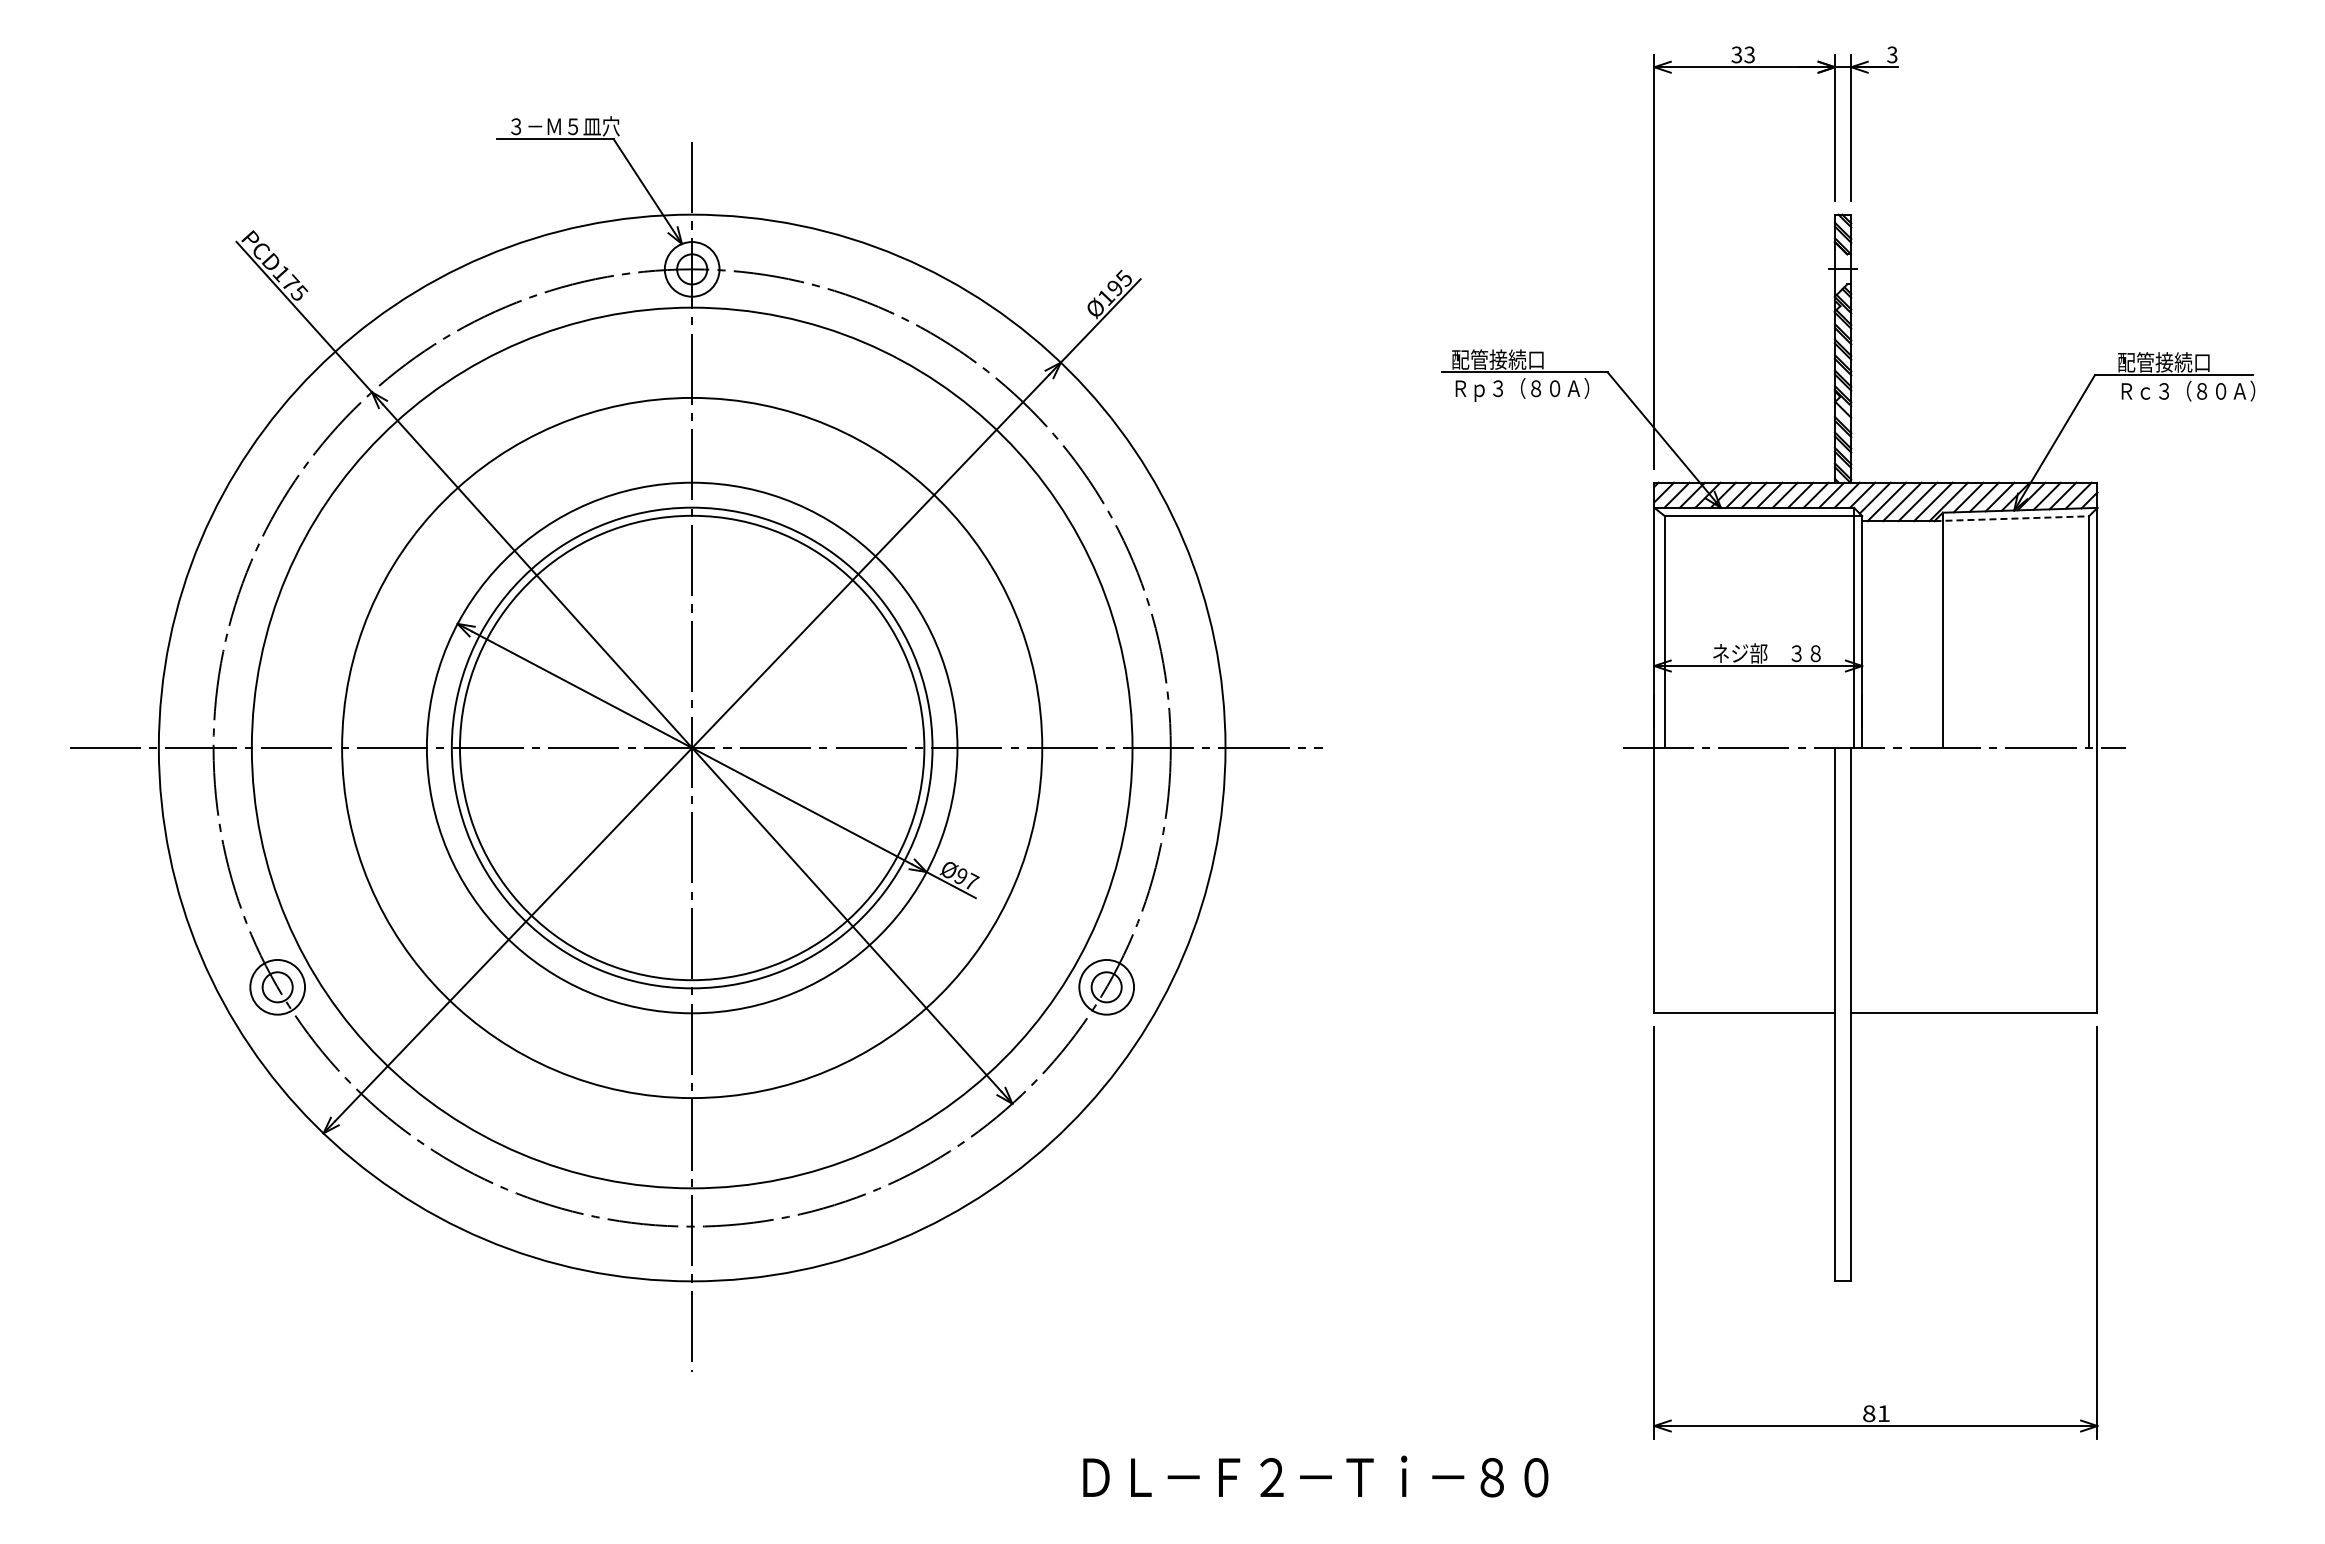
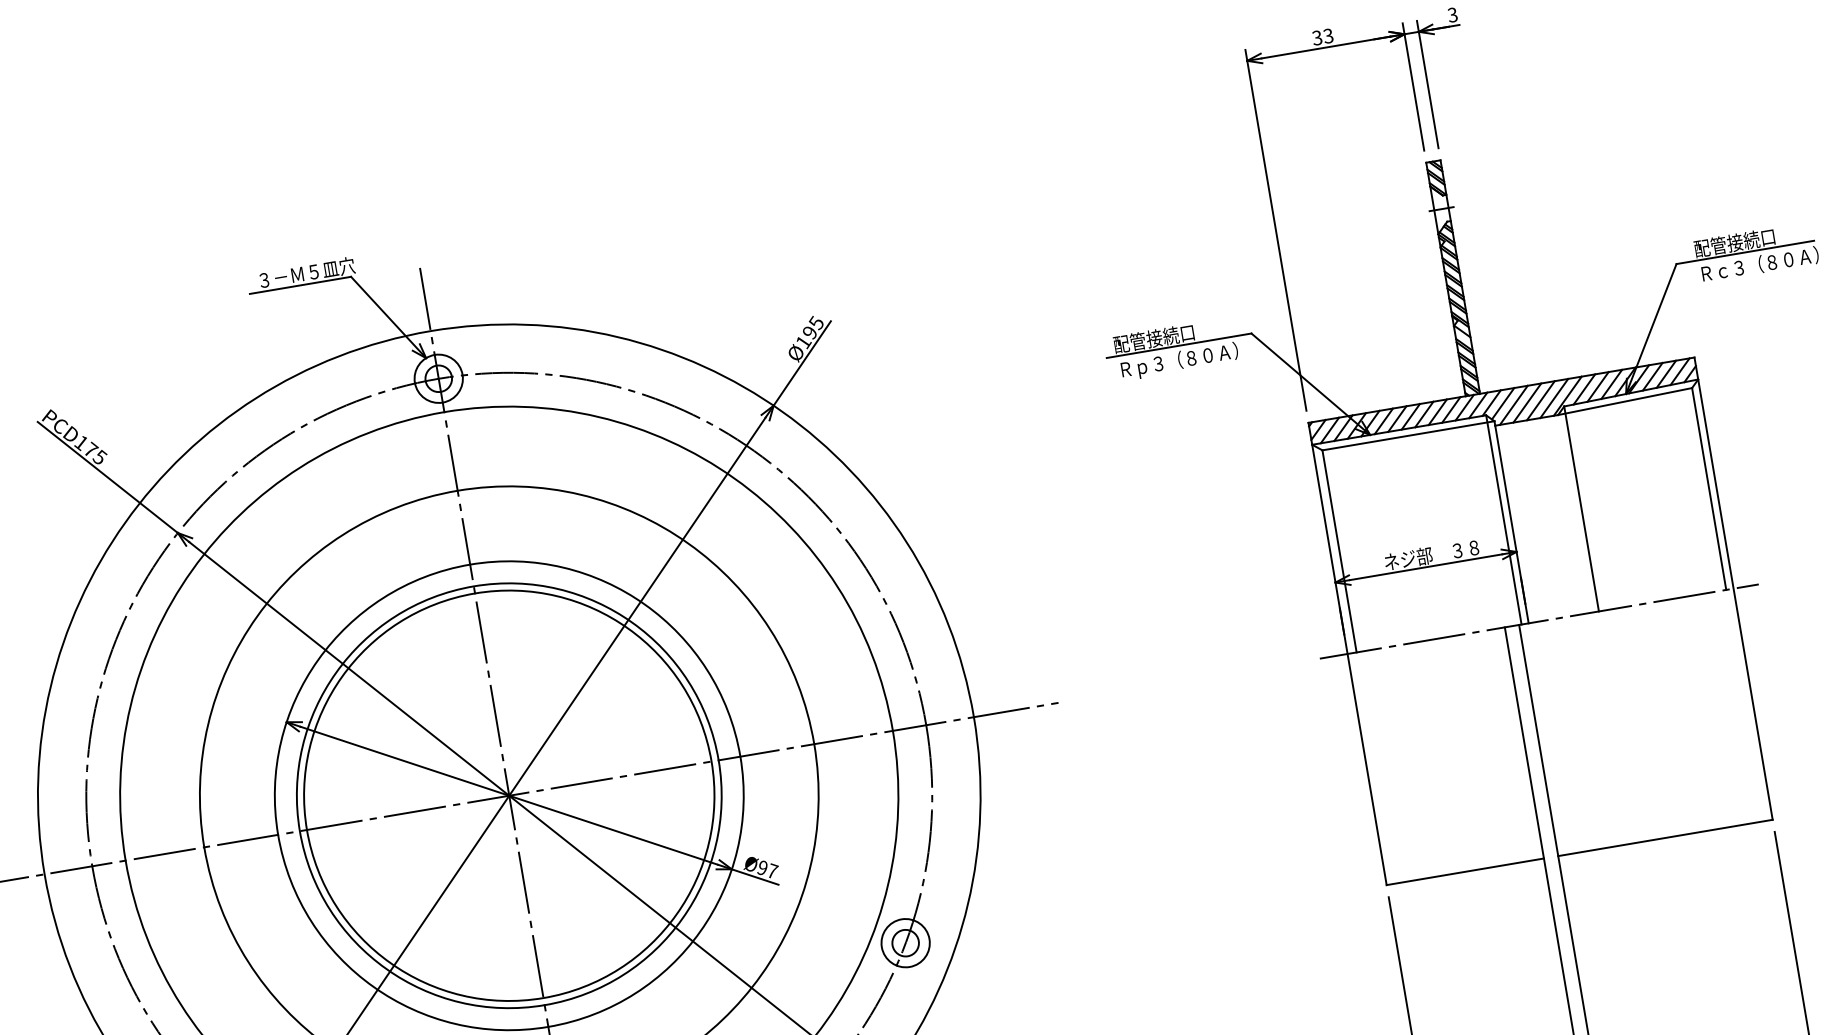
line: (2012, 518) -> (1625, 401), dashed -> solid

